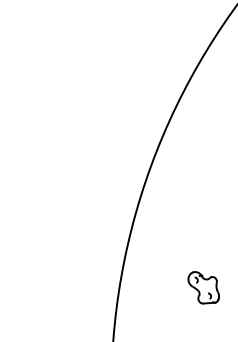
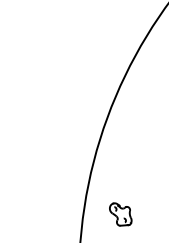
part: (203, 287) -> (120, 214), moved

